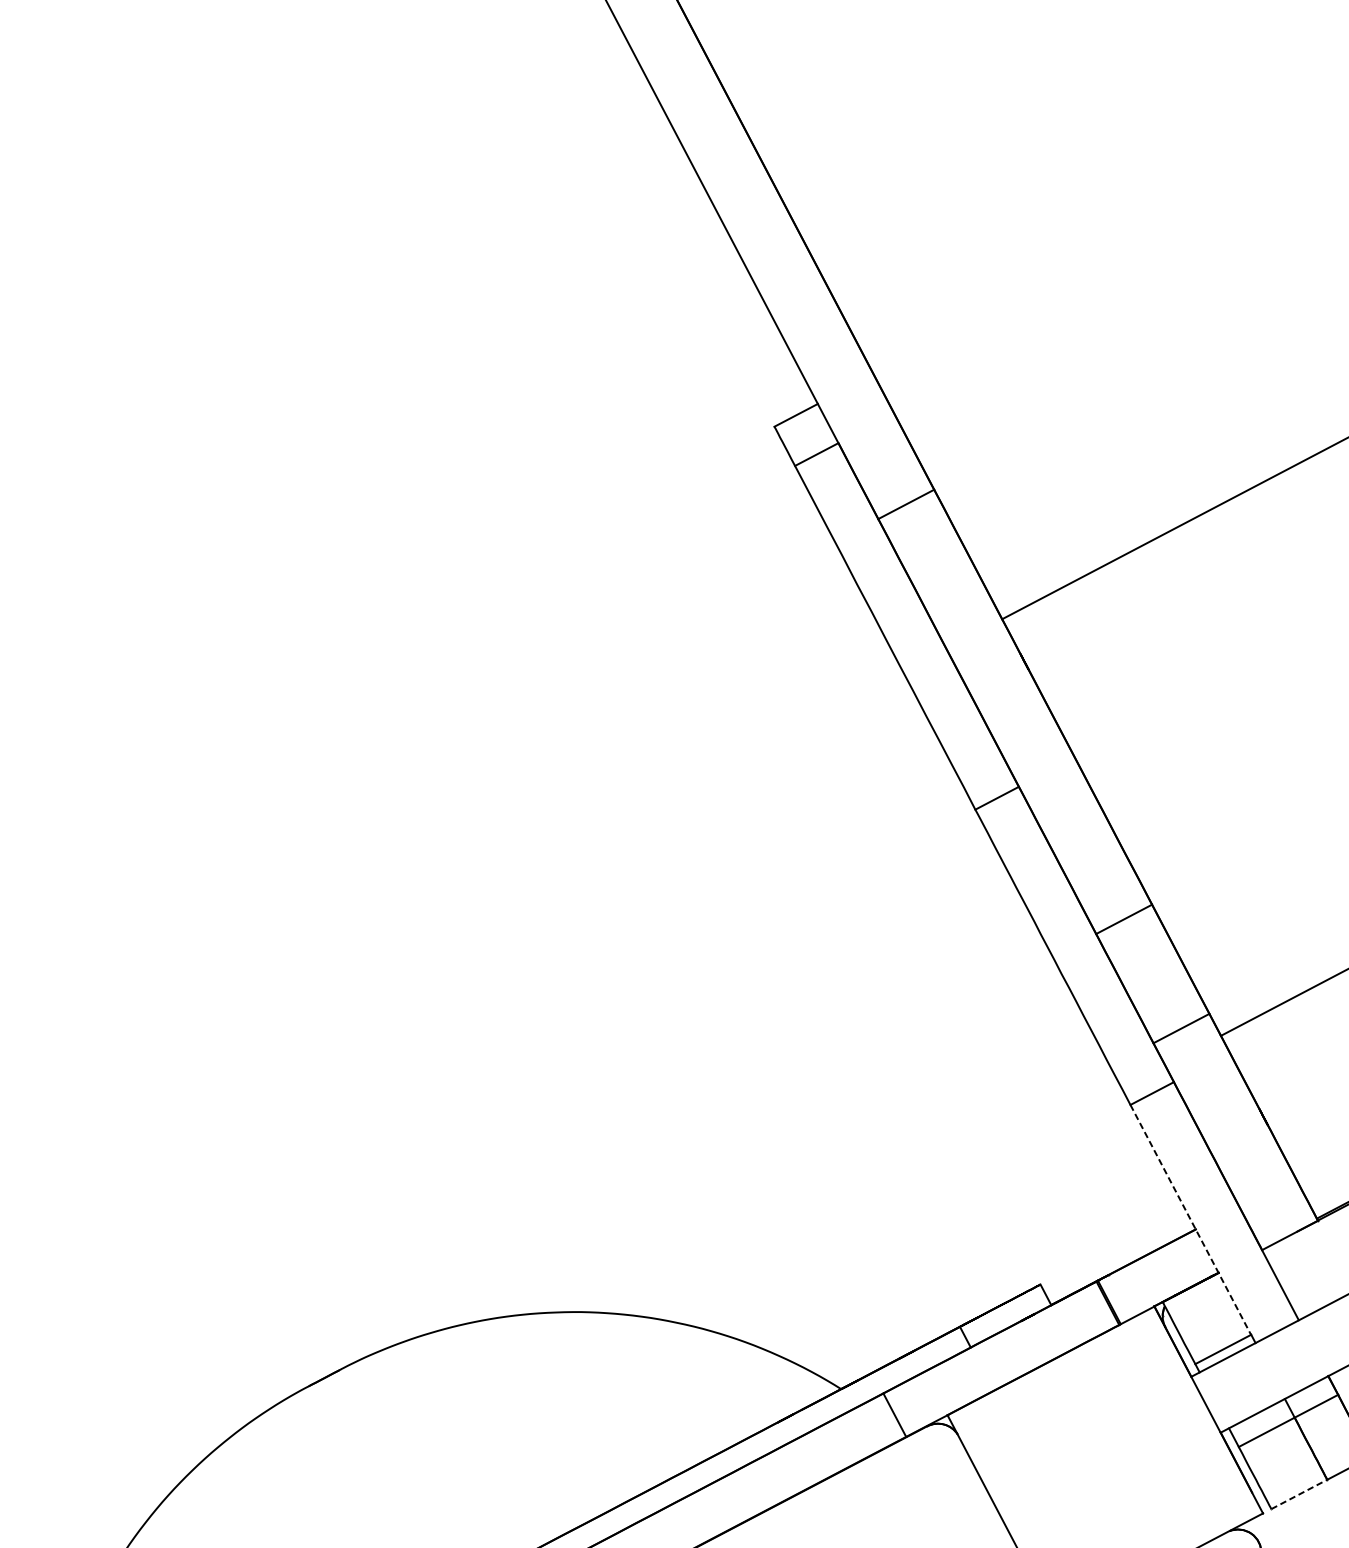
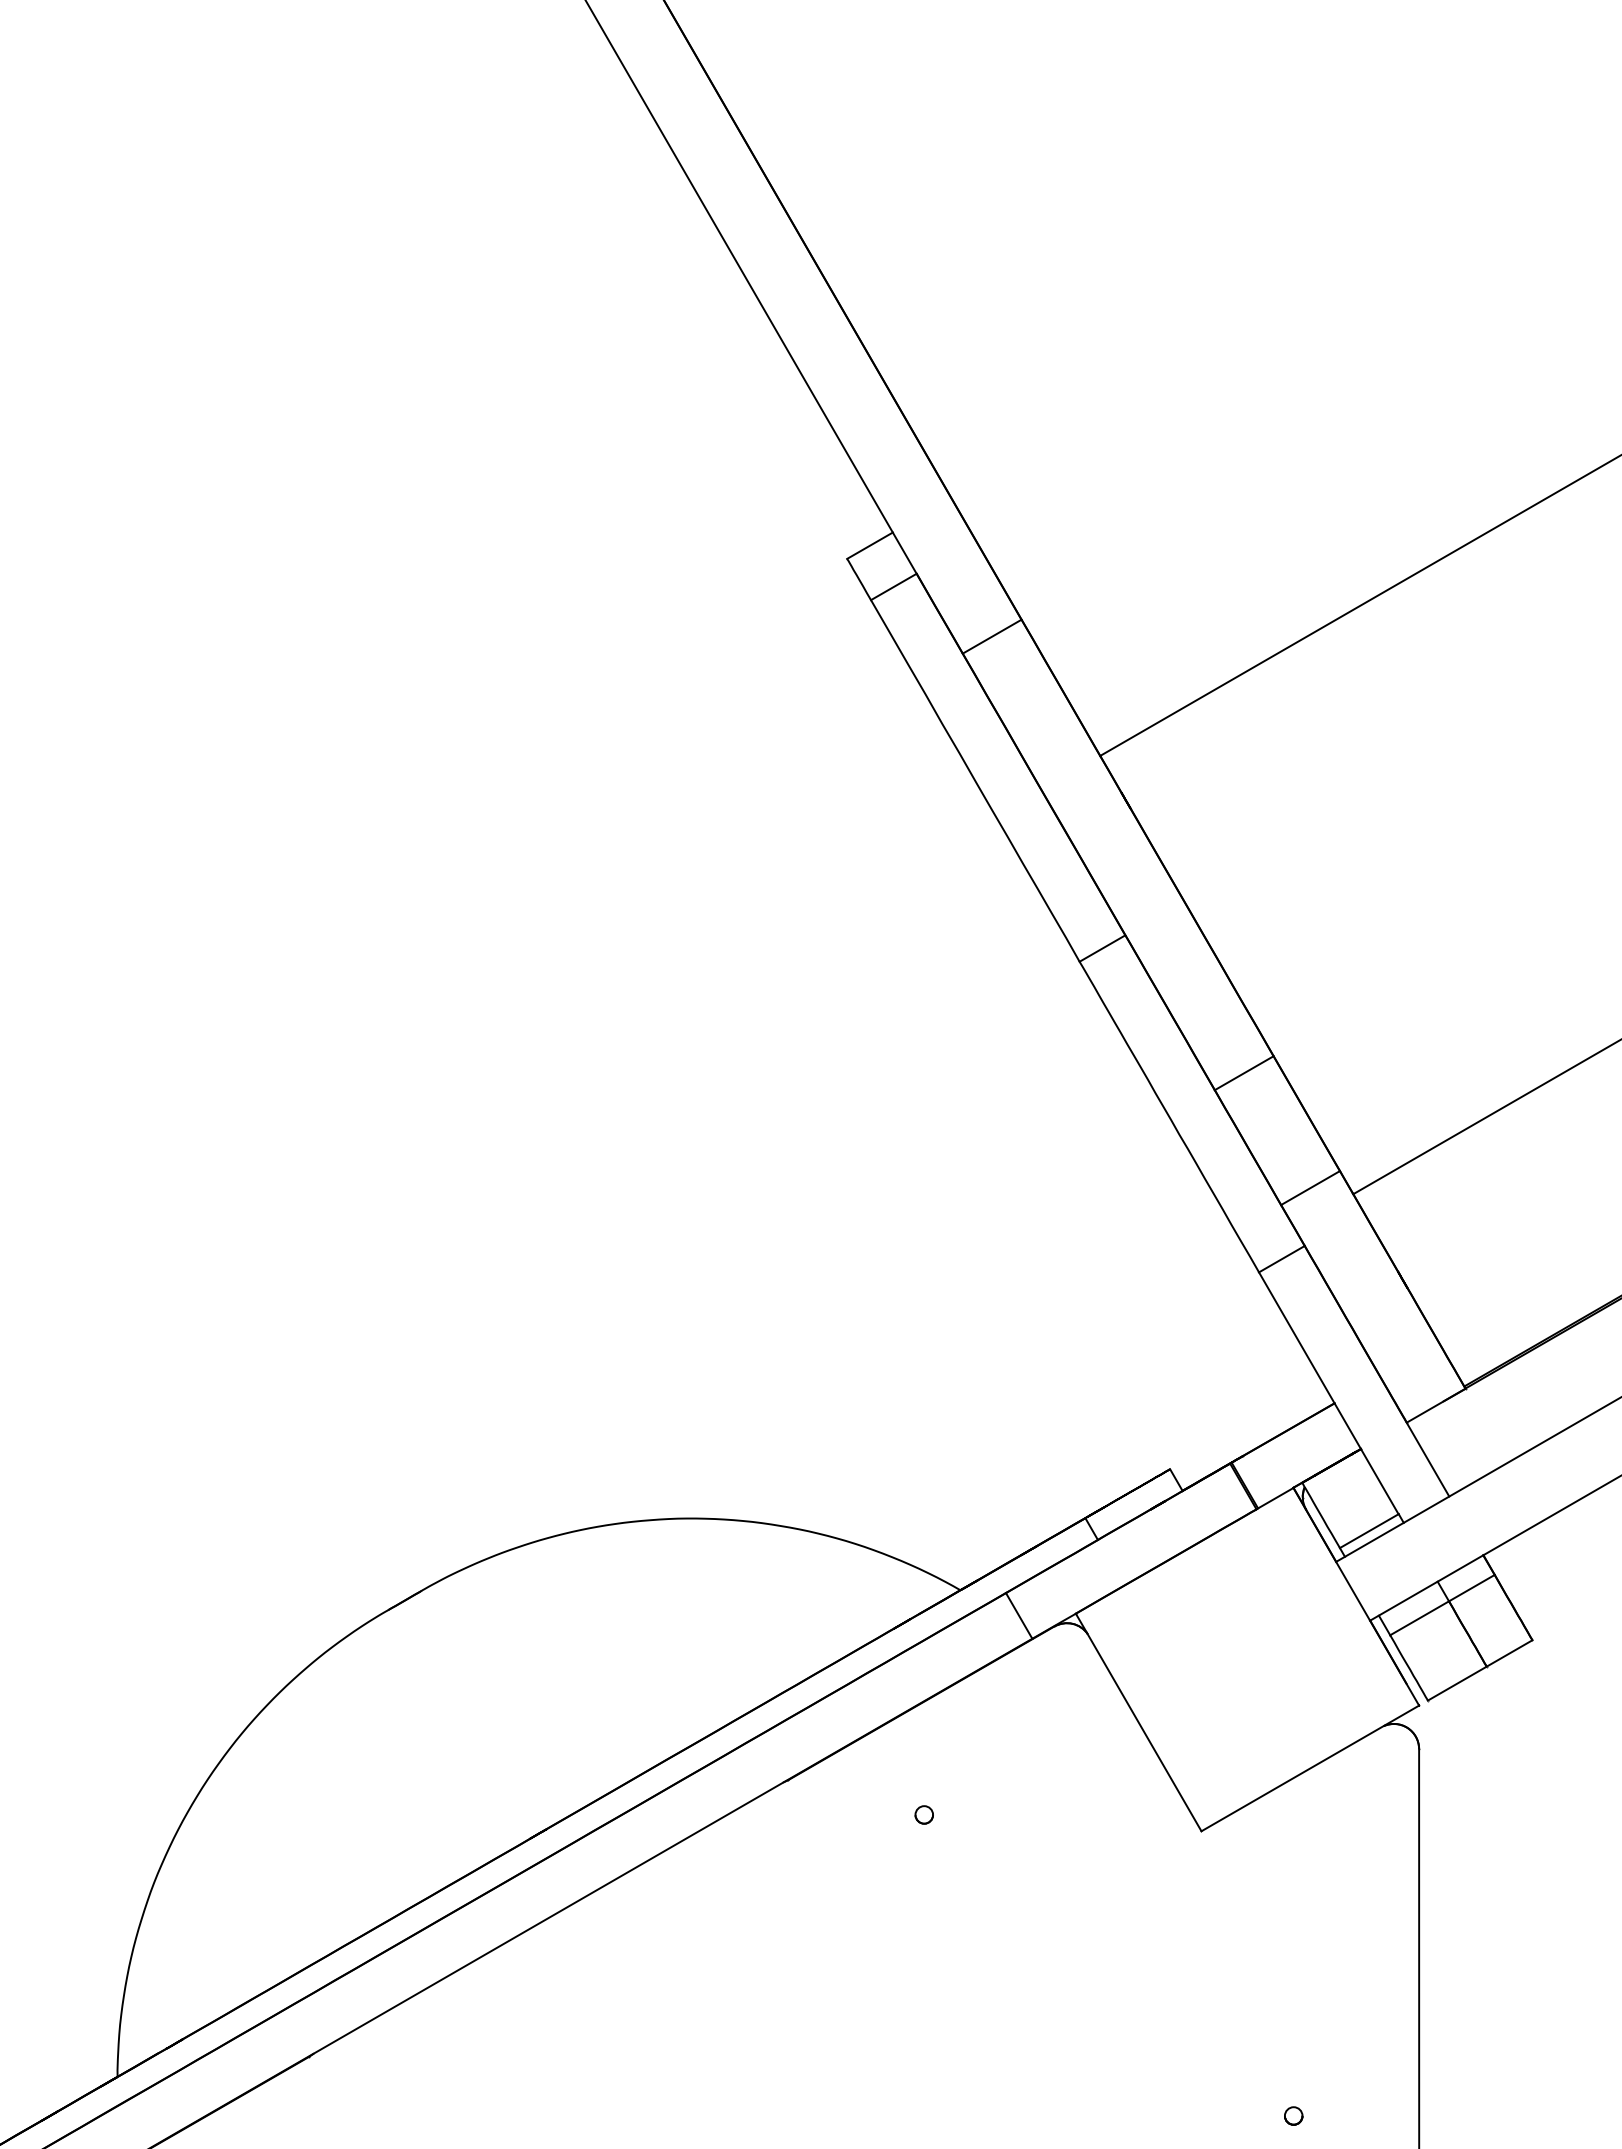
line: (1190, 1220) -> (1328, 1393), dashed -> solid
line: (1299, 1494) -> (1457, 1683), dashed -> solid

